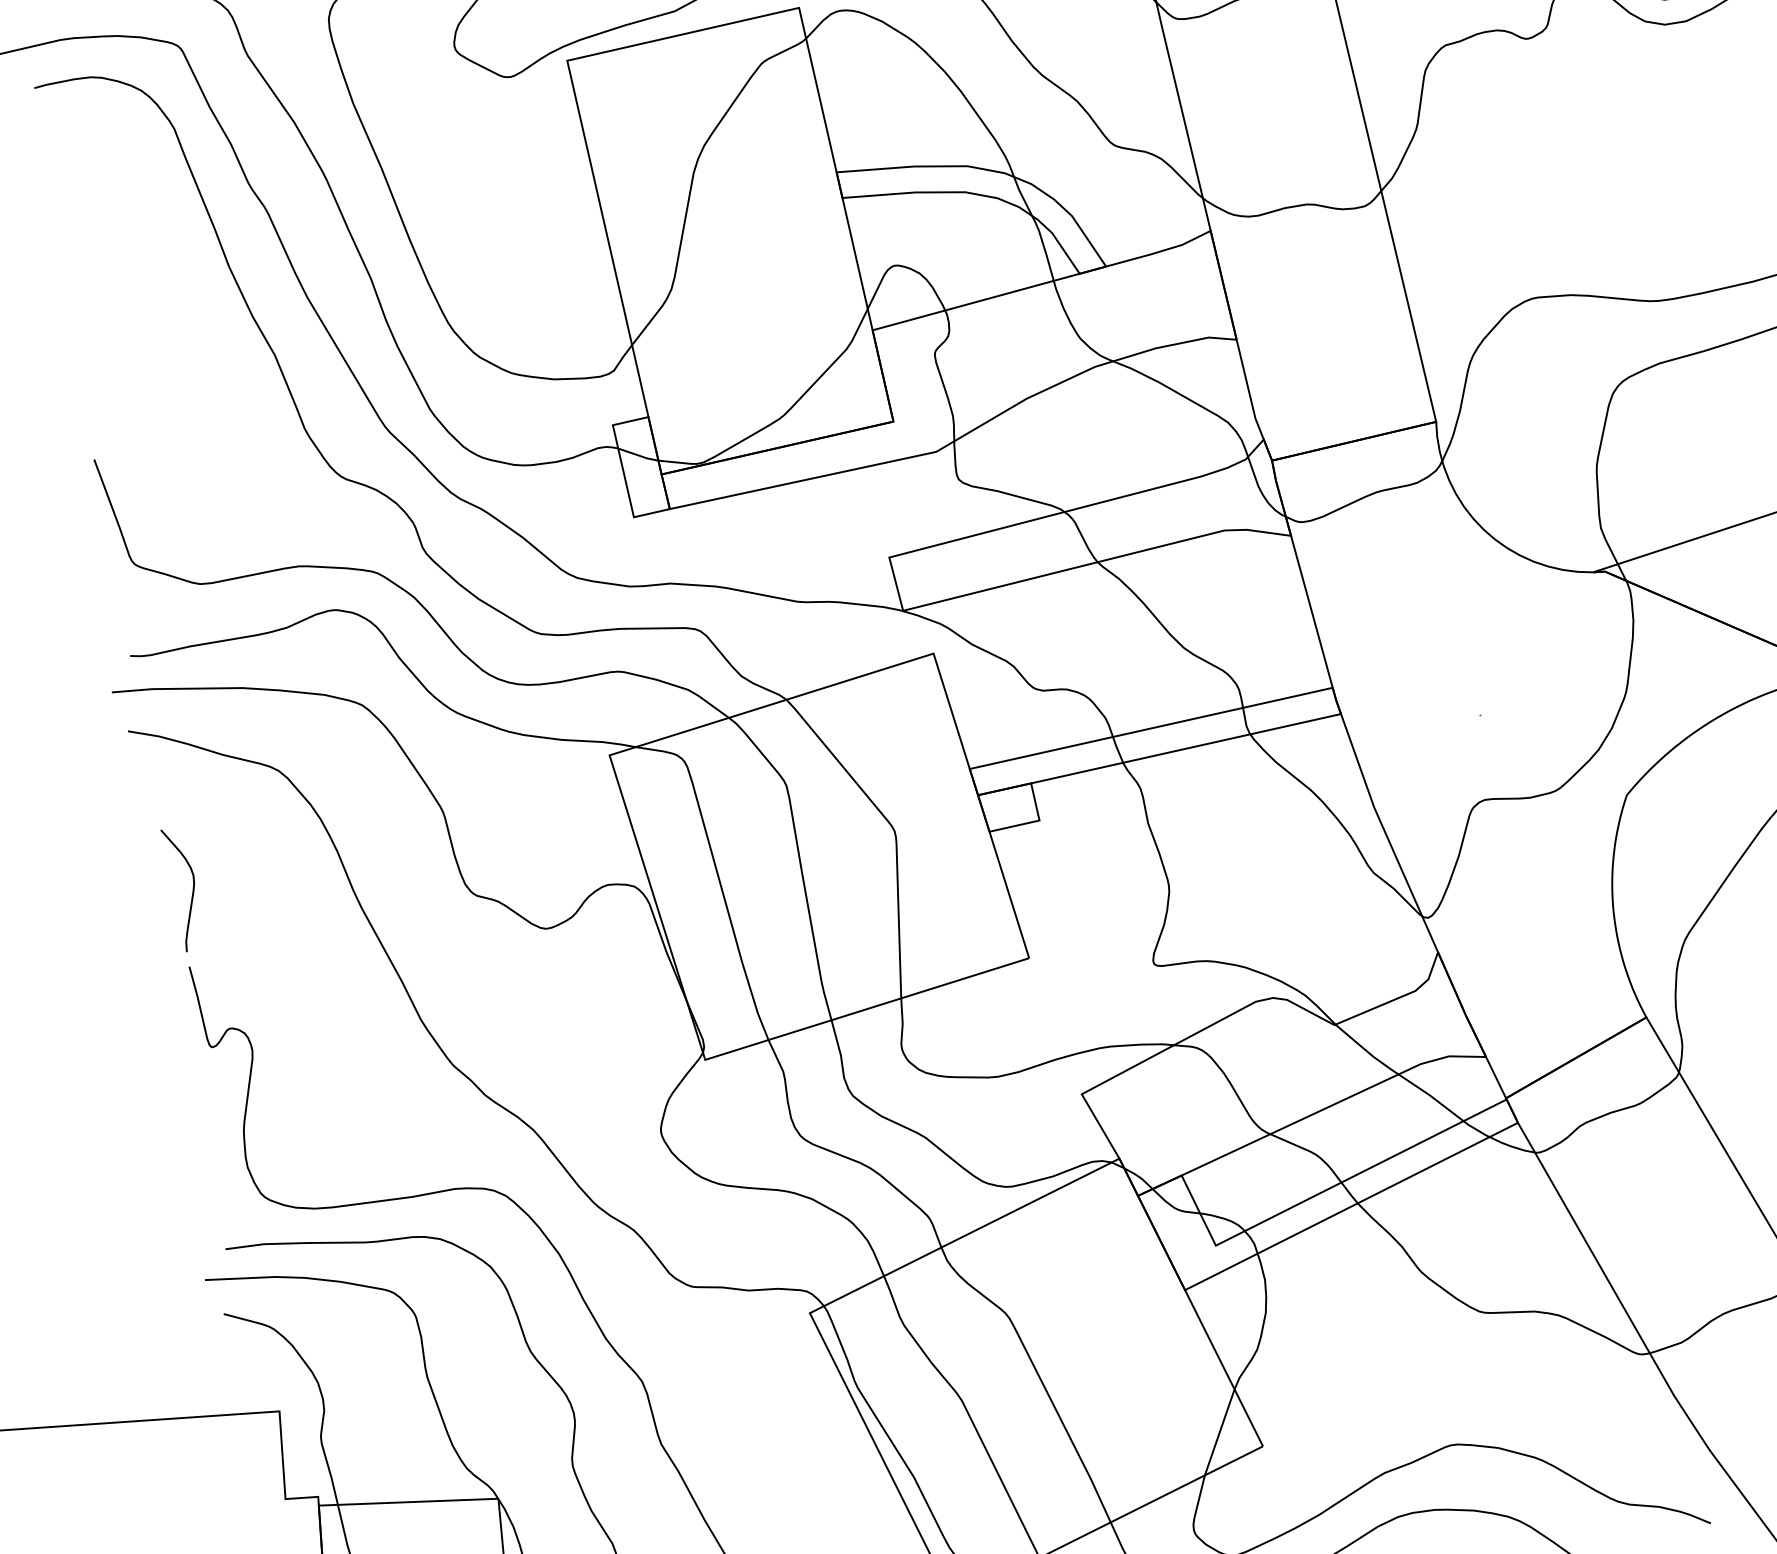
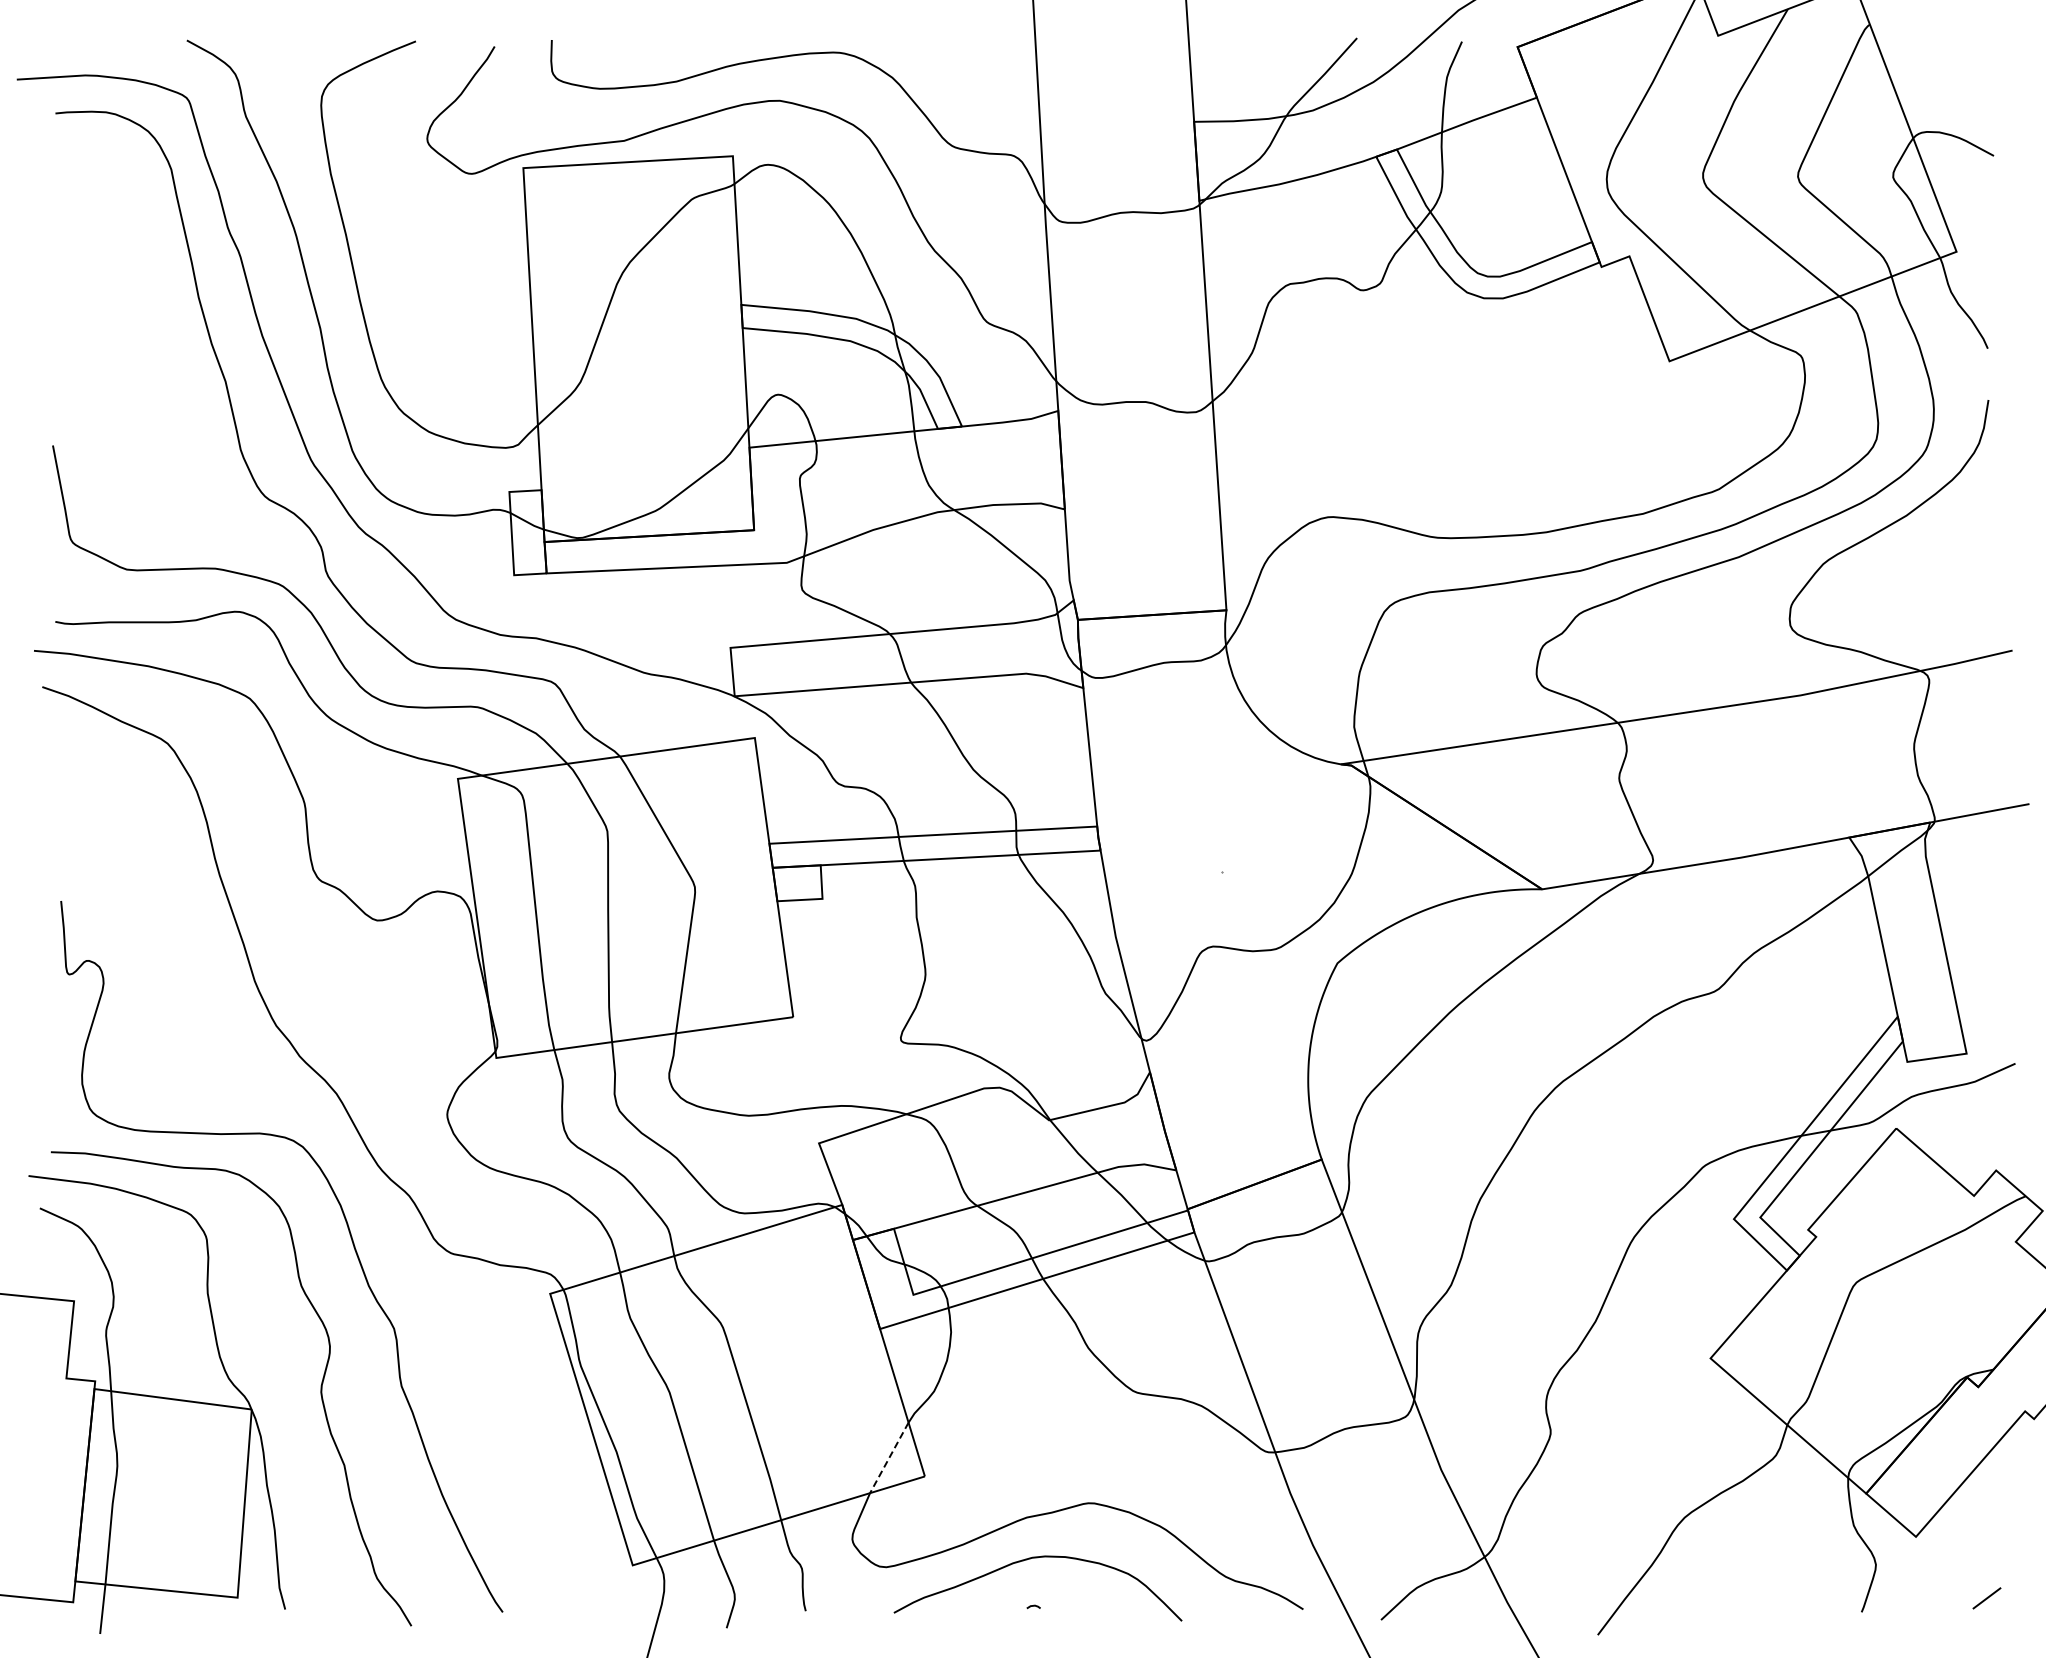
curve: (192, 892) -> (74, 836), removed
line: (1220, 1432) -> (889, 1458), solid -> dashed

